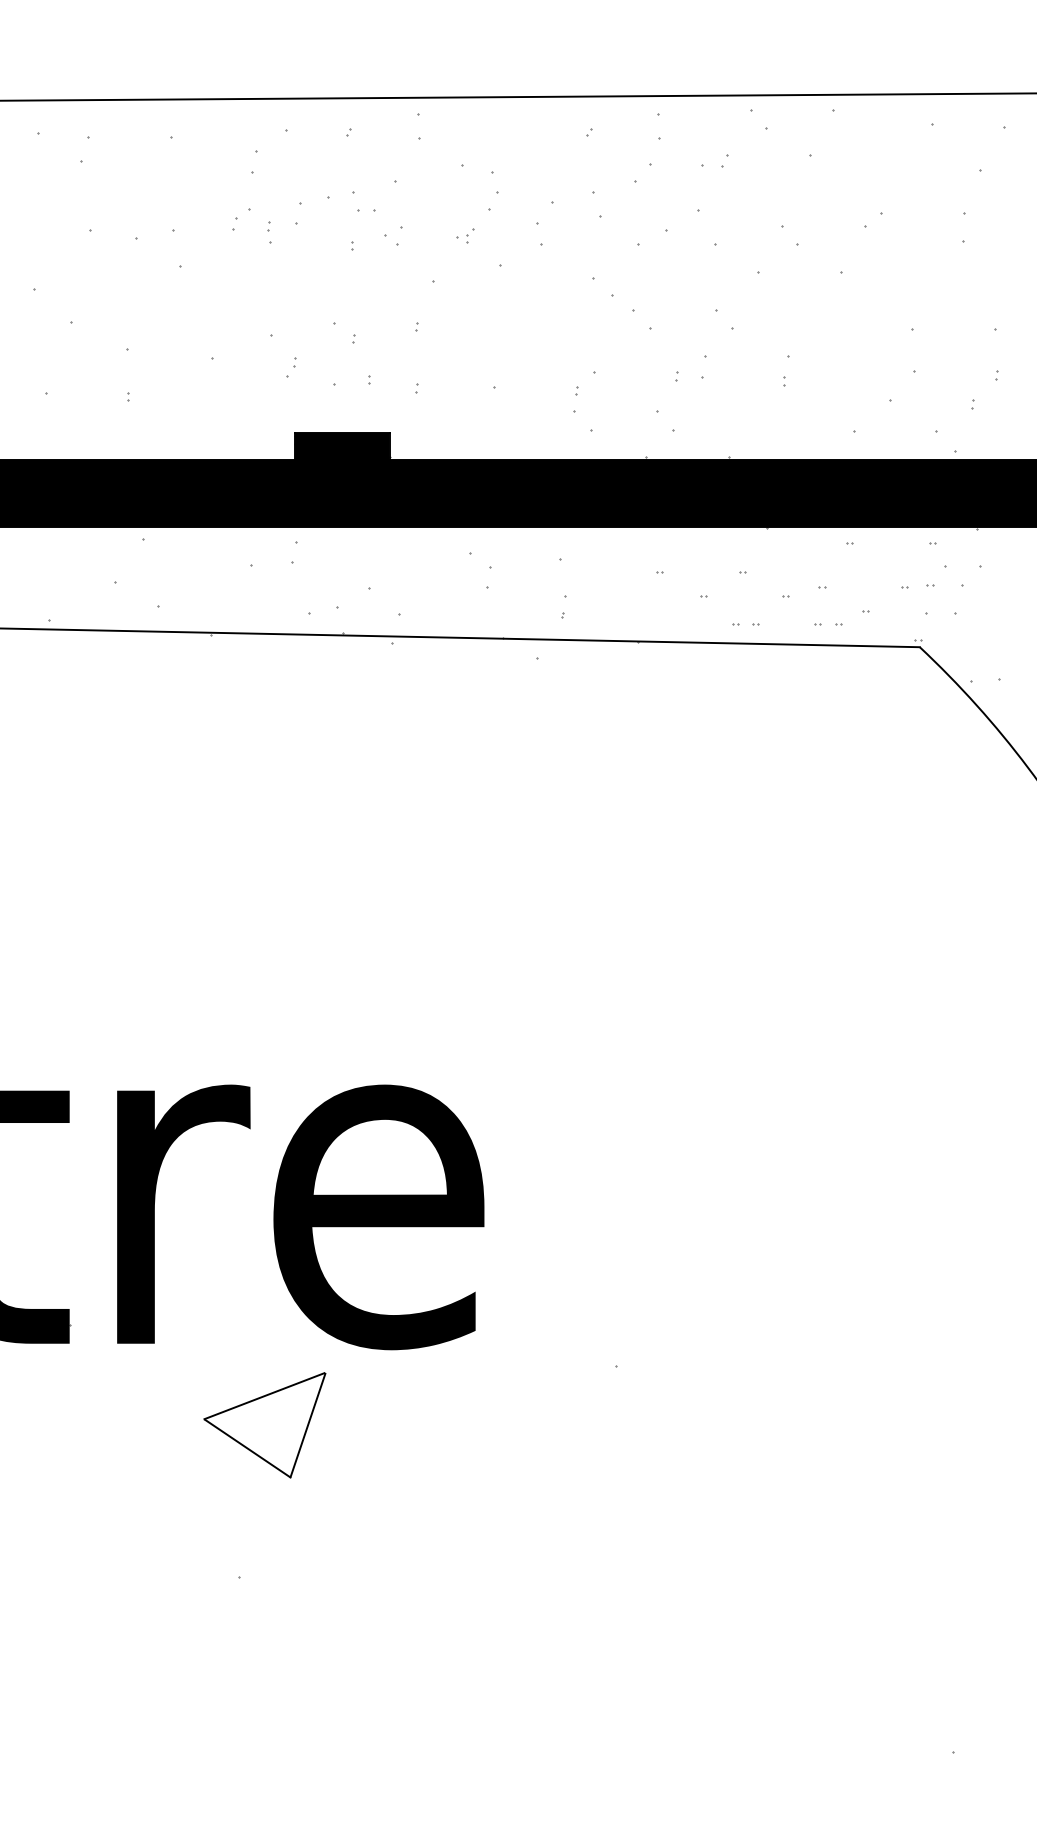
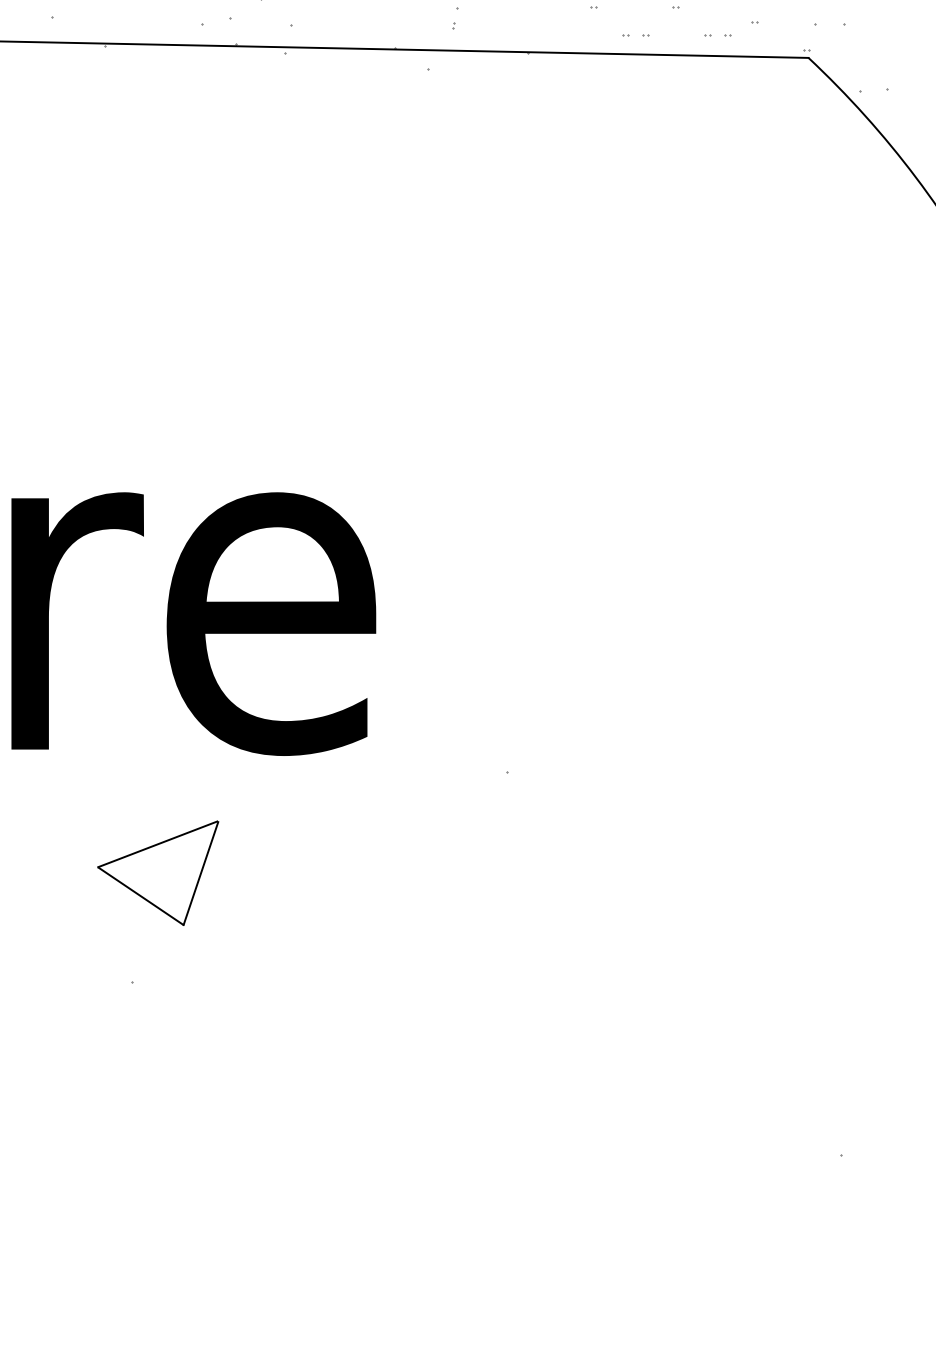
part: (264, 1425) -> (157, 873), moved

